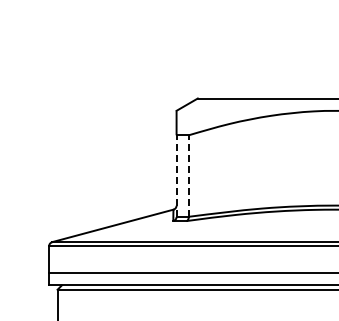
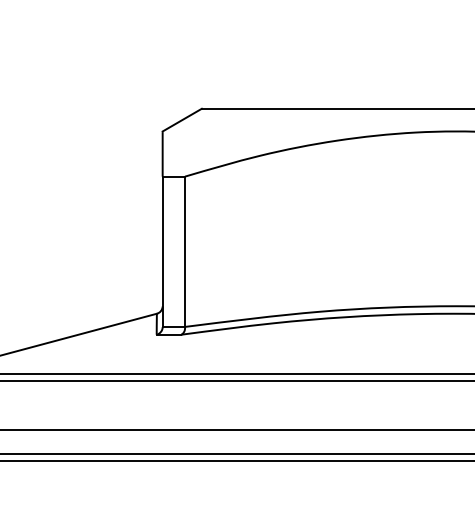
line: (176, 176) -> (162, 252), dashed -> solid
line: (188, 176) -> (184, 252), dashed -> solid

